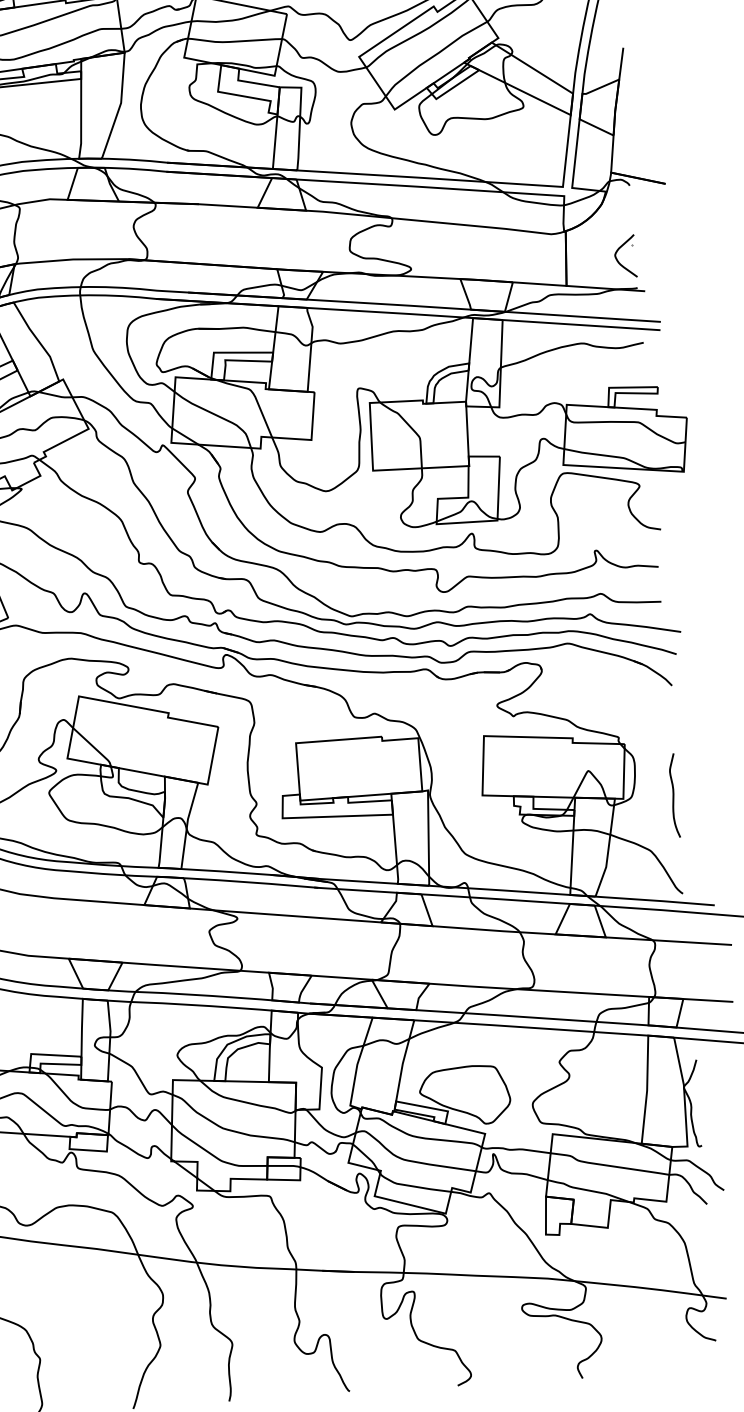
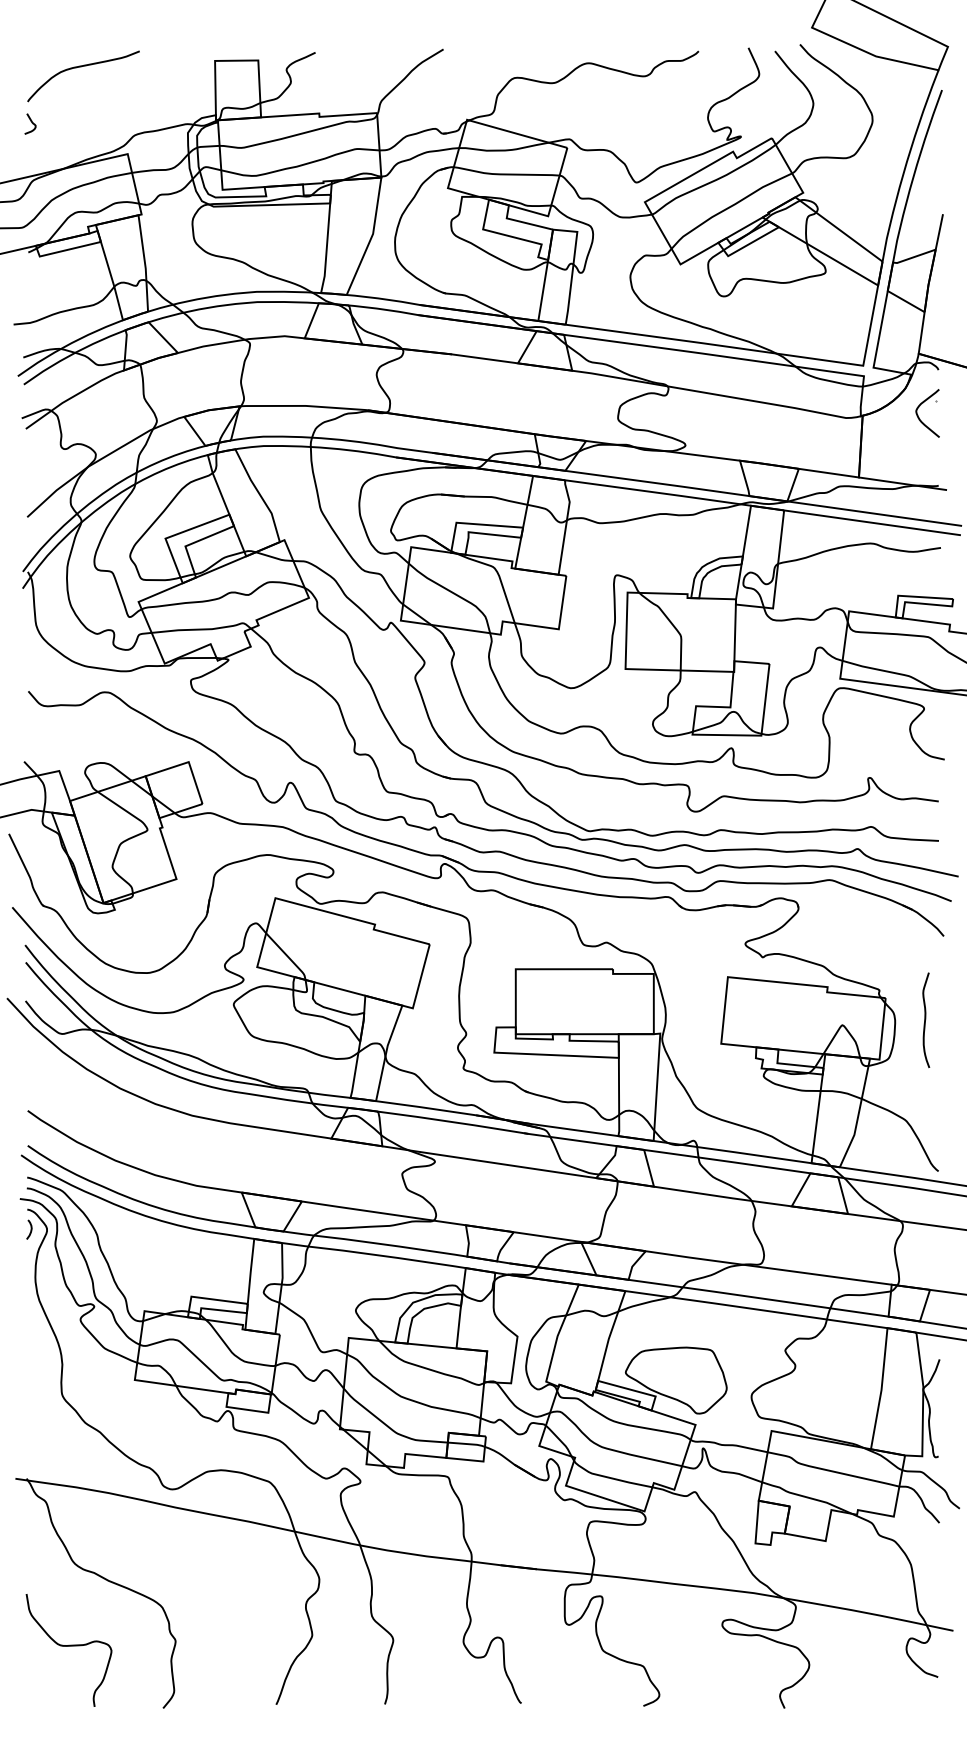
part: (618, 260) -> (919, 417), moved
curve: (674, 794) -> (926, 1019), moved

